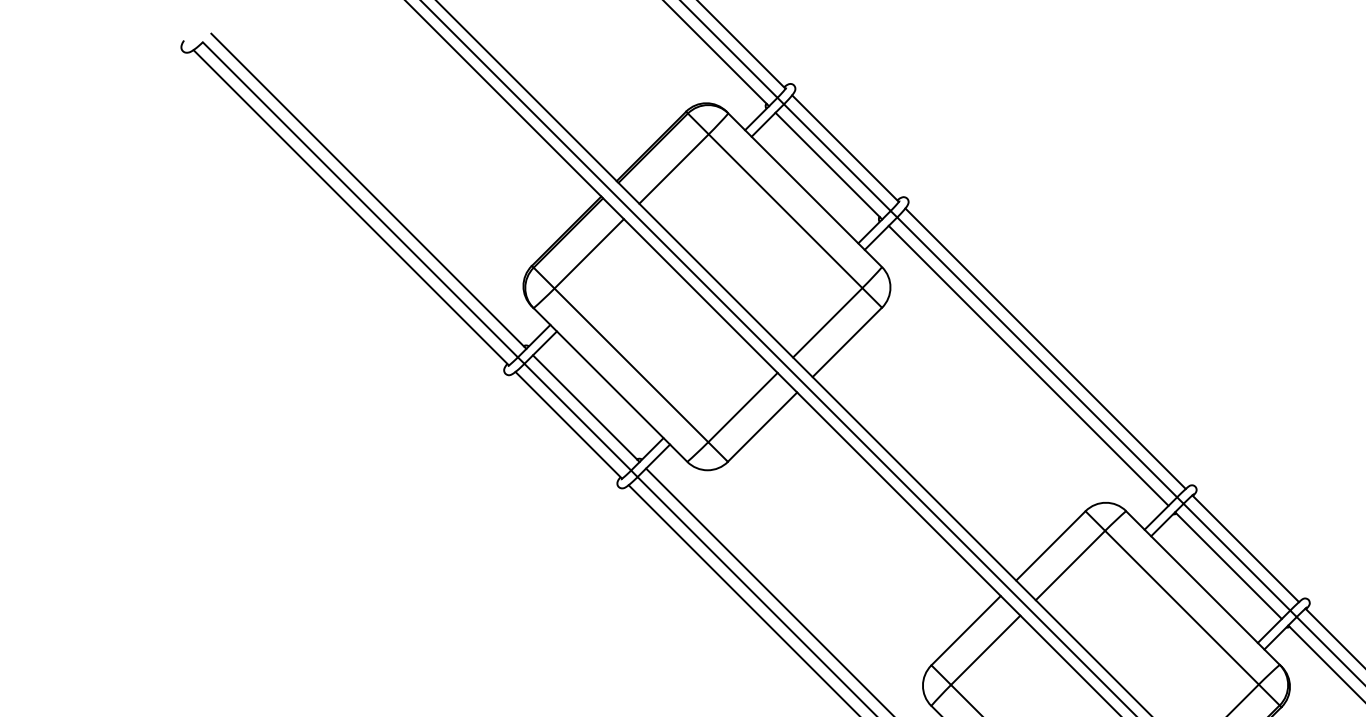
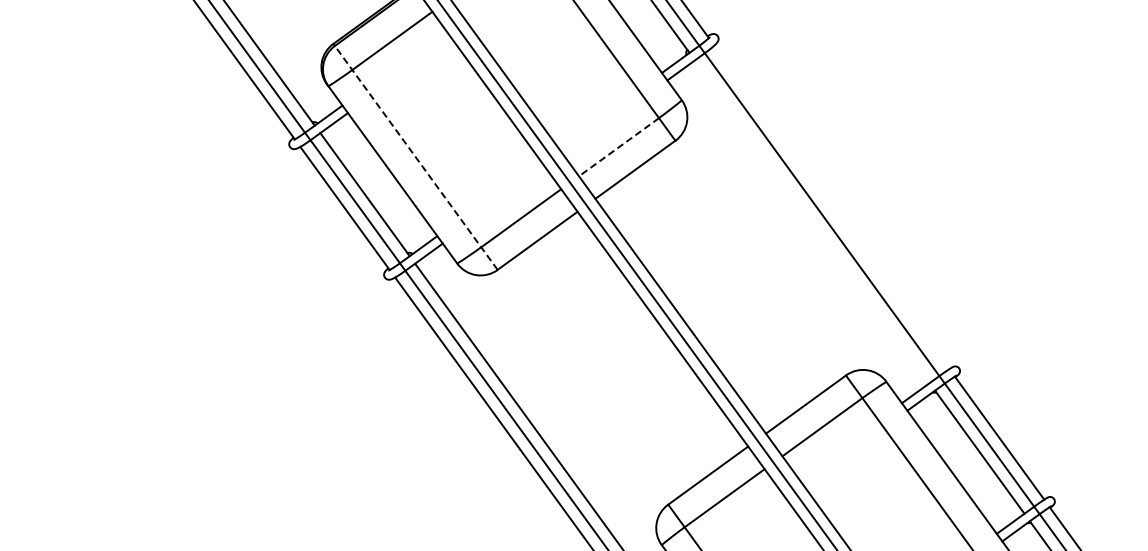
line: (827, 323) -> (618, 147), solid -> dashed
line: (1045, 348) -> (831, 207), removed
line: (629, 363) -> (415, 156), solid -> dashed
line: (1028, 365) -> (812, 221), removed

